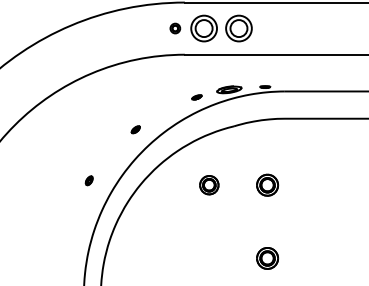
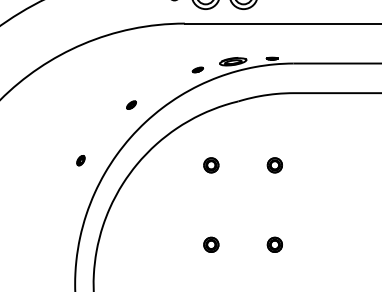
part: (208, 184) -> (210, 164), size x0.71
part: (267, 184) -> (274, 164), size x0.62
part: (208, 257) -> (210, 244), added
part: (267, 257) -> (274, 244), size x0.62

